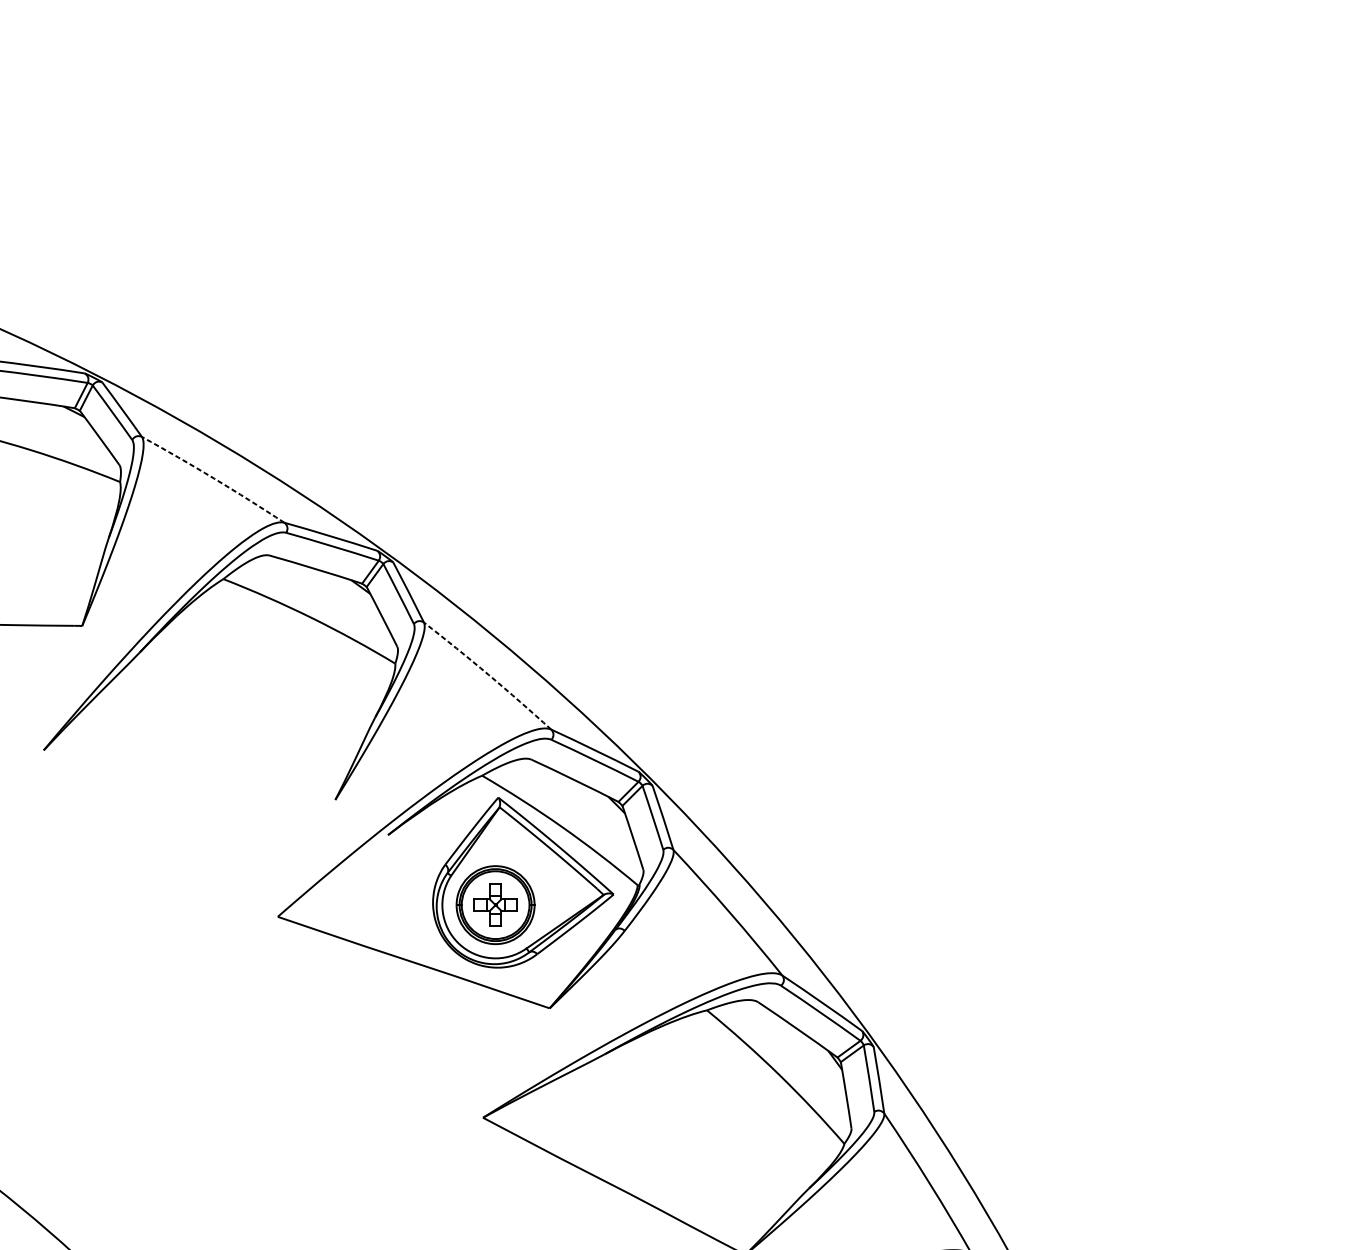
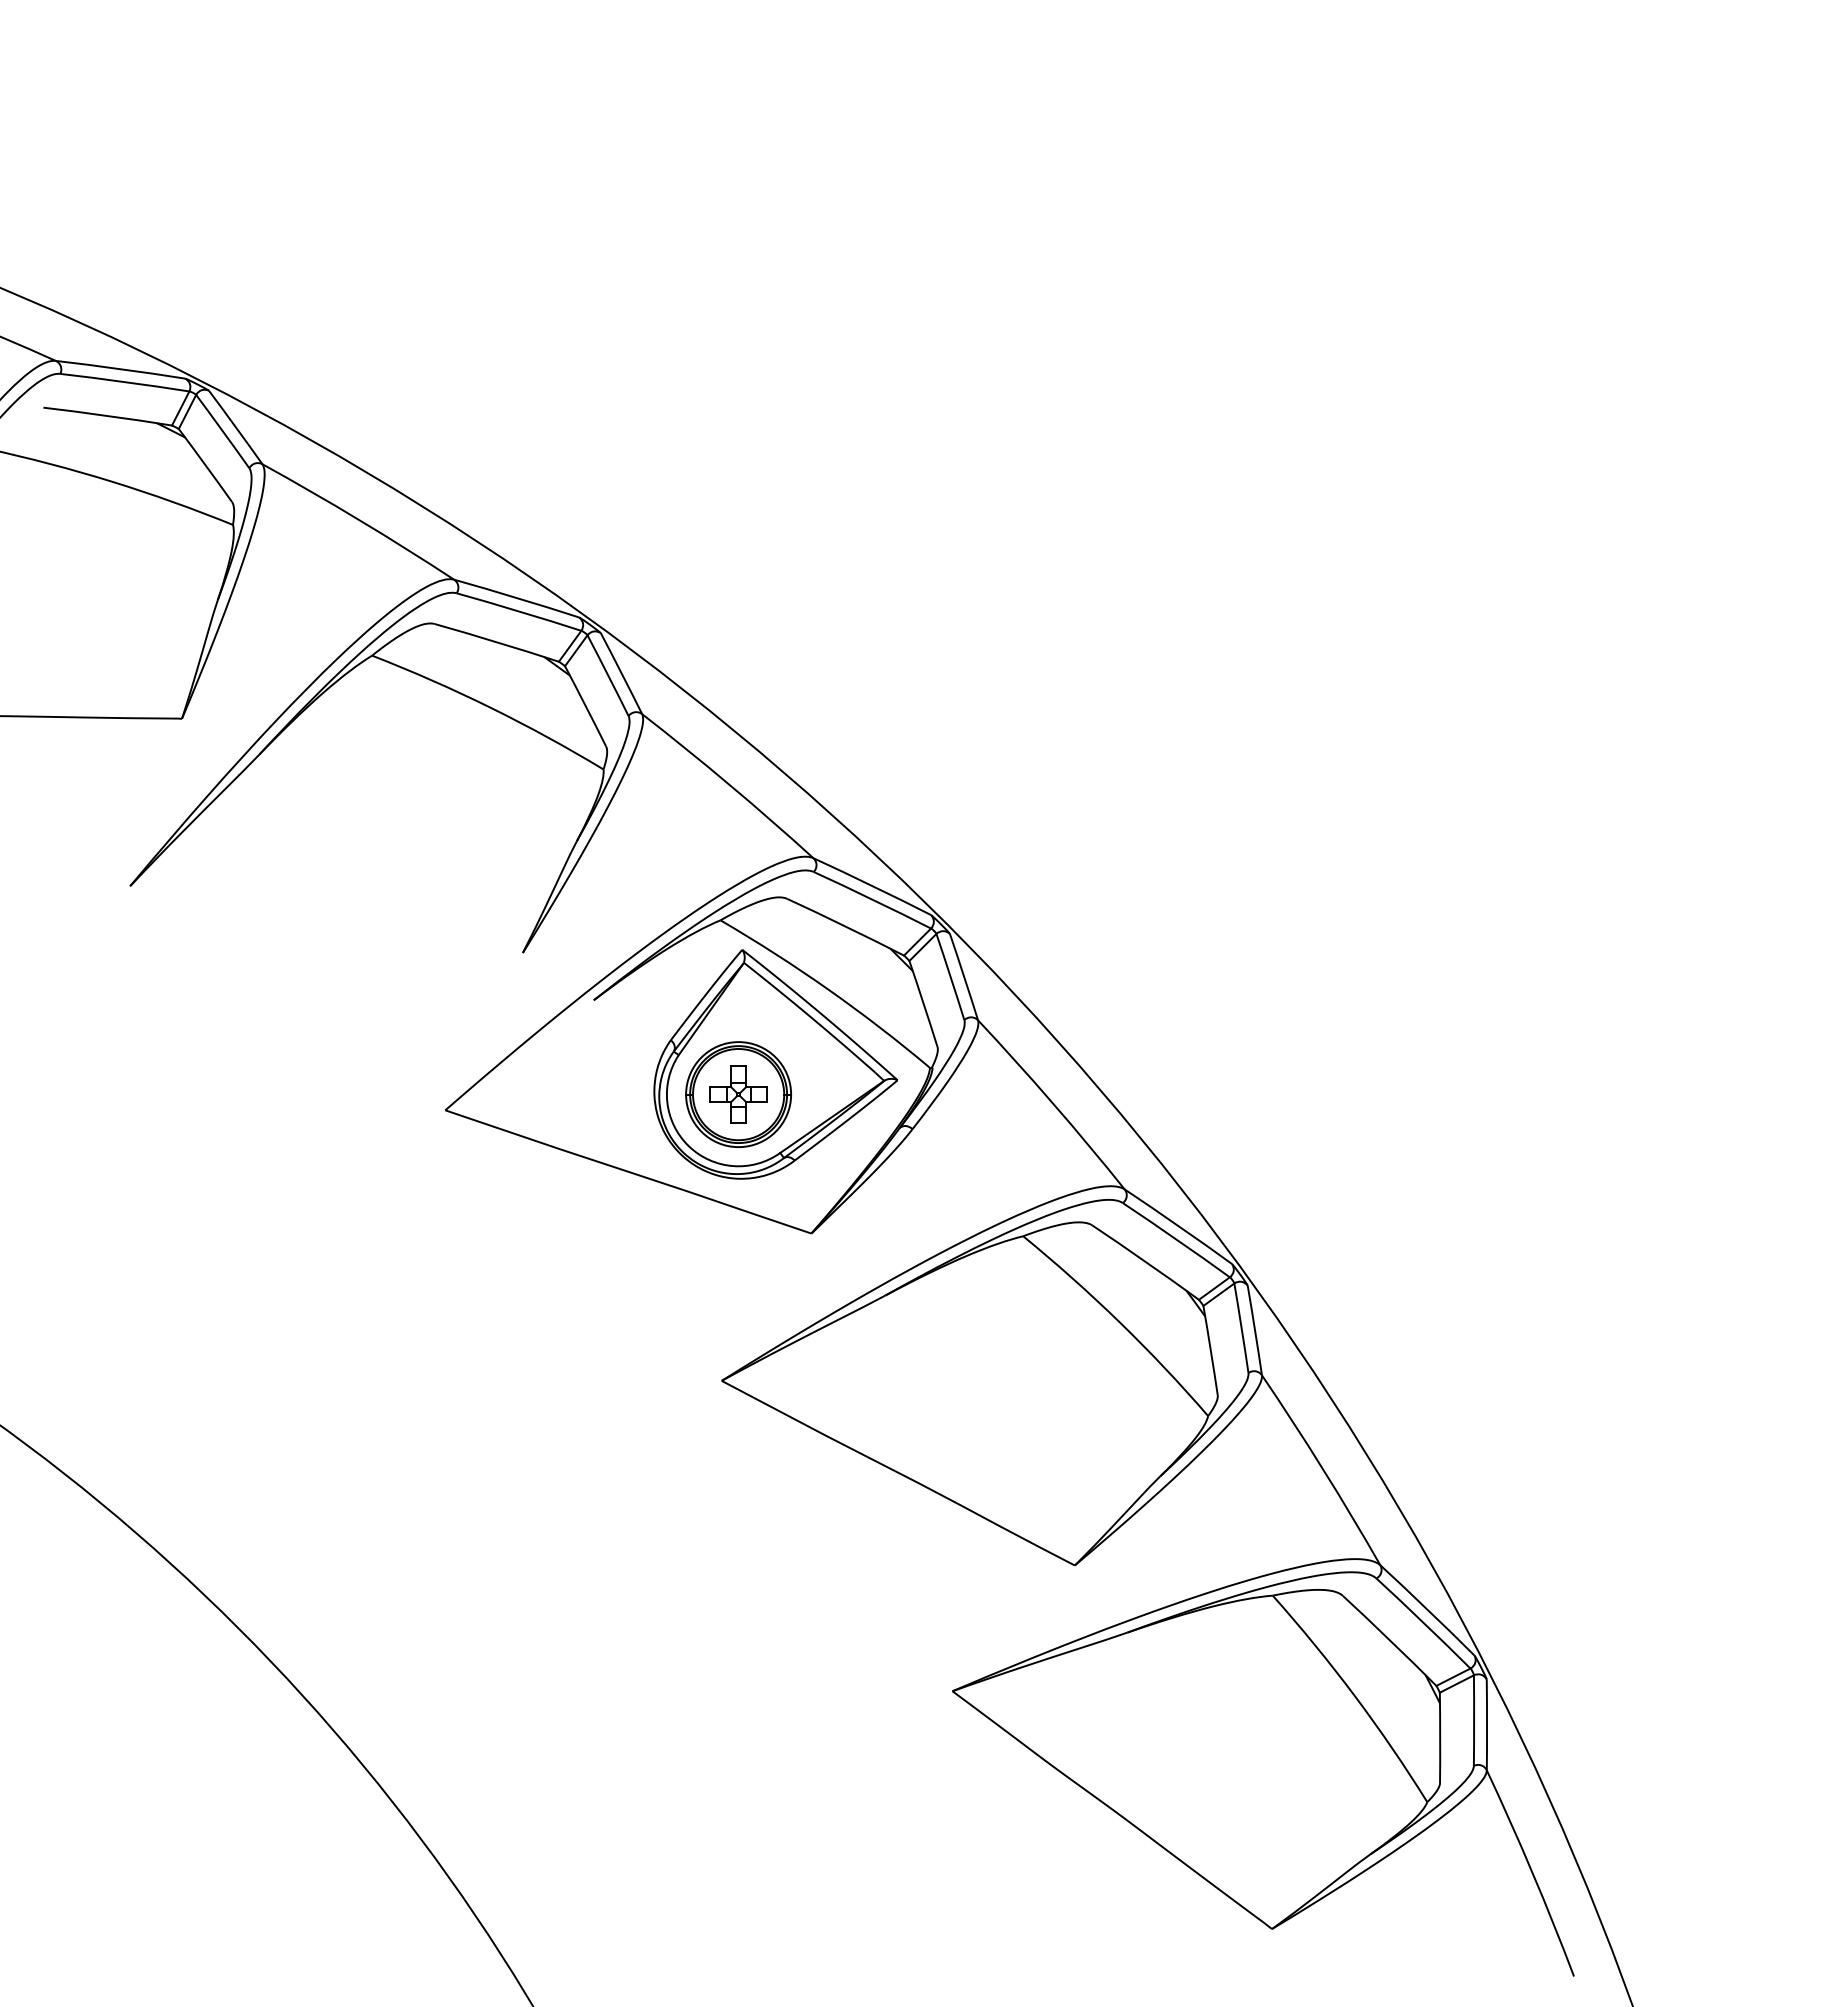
arc: (214, 478) -> (359, 520), dashed -> solid
arc: (488, 674) -> (729, 784), dashed -> solid

